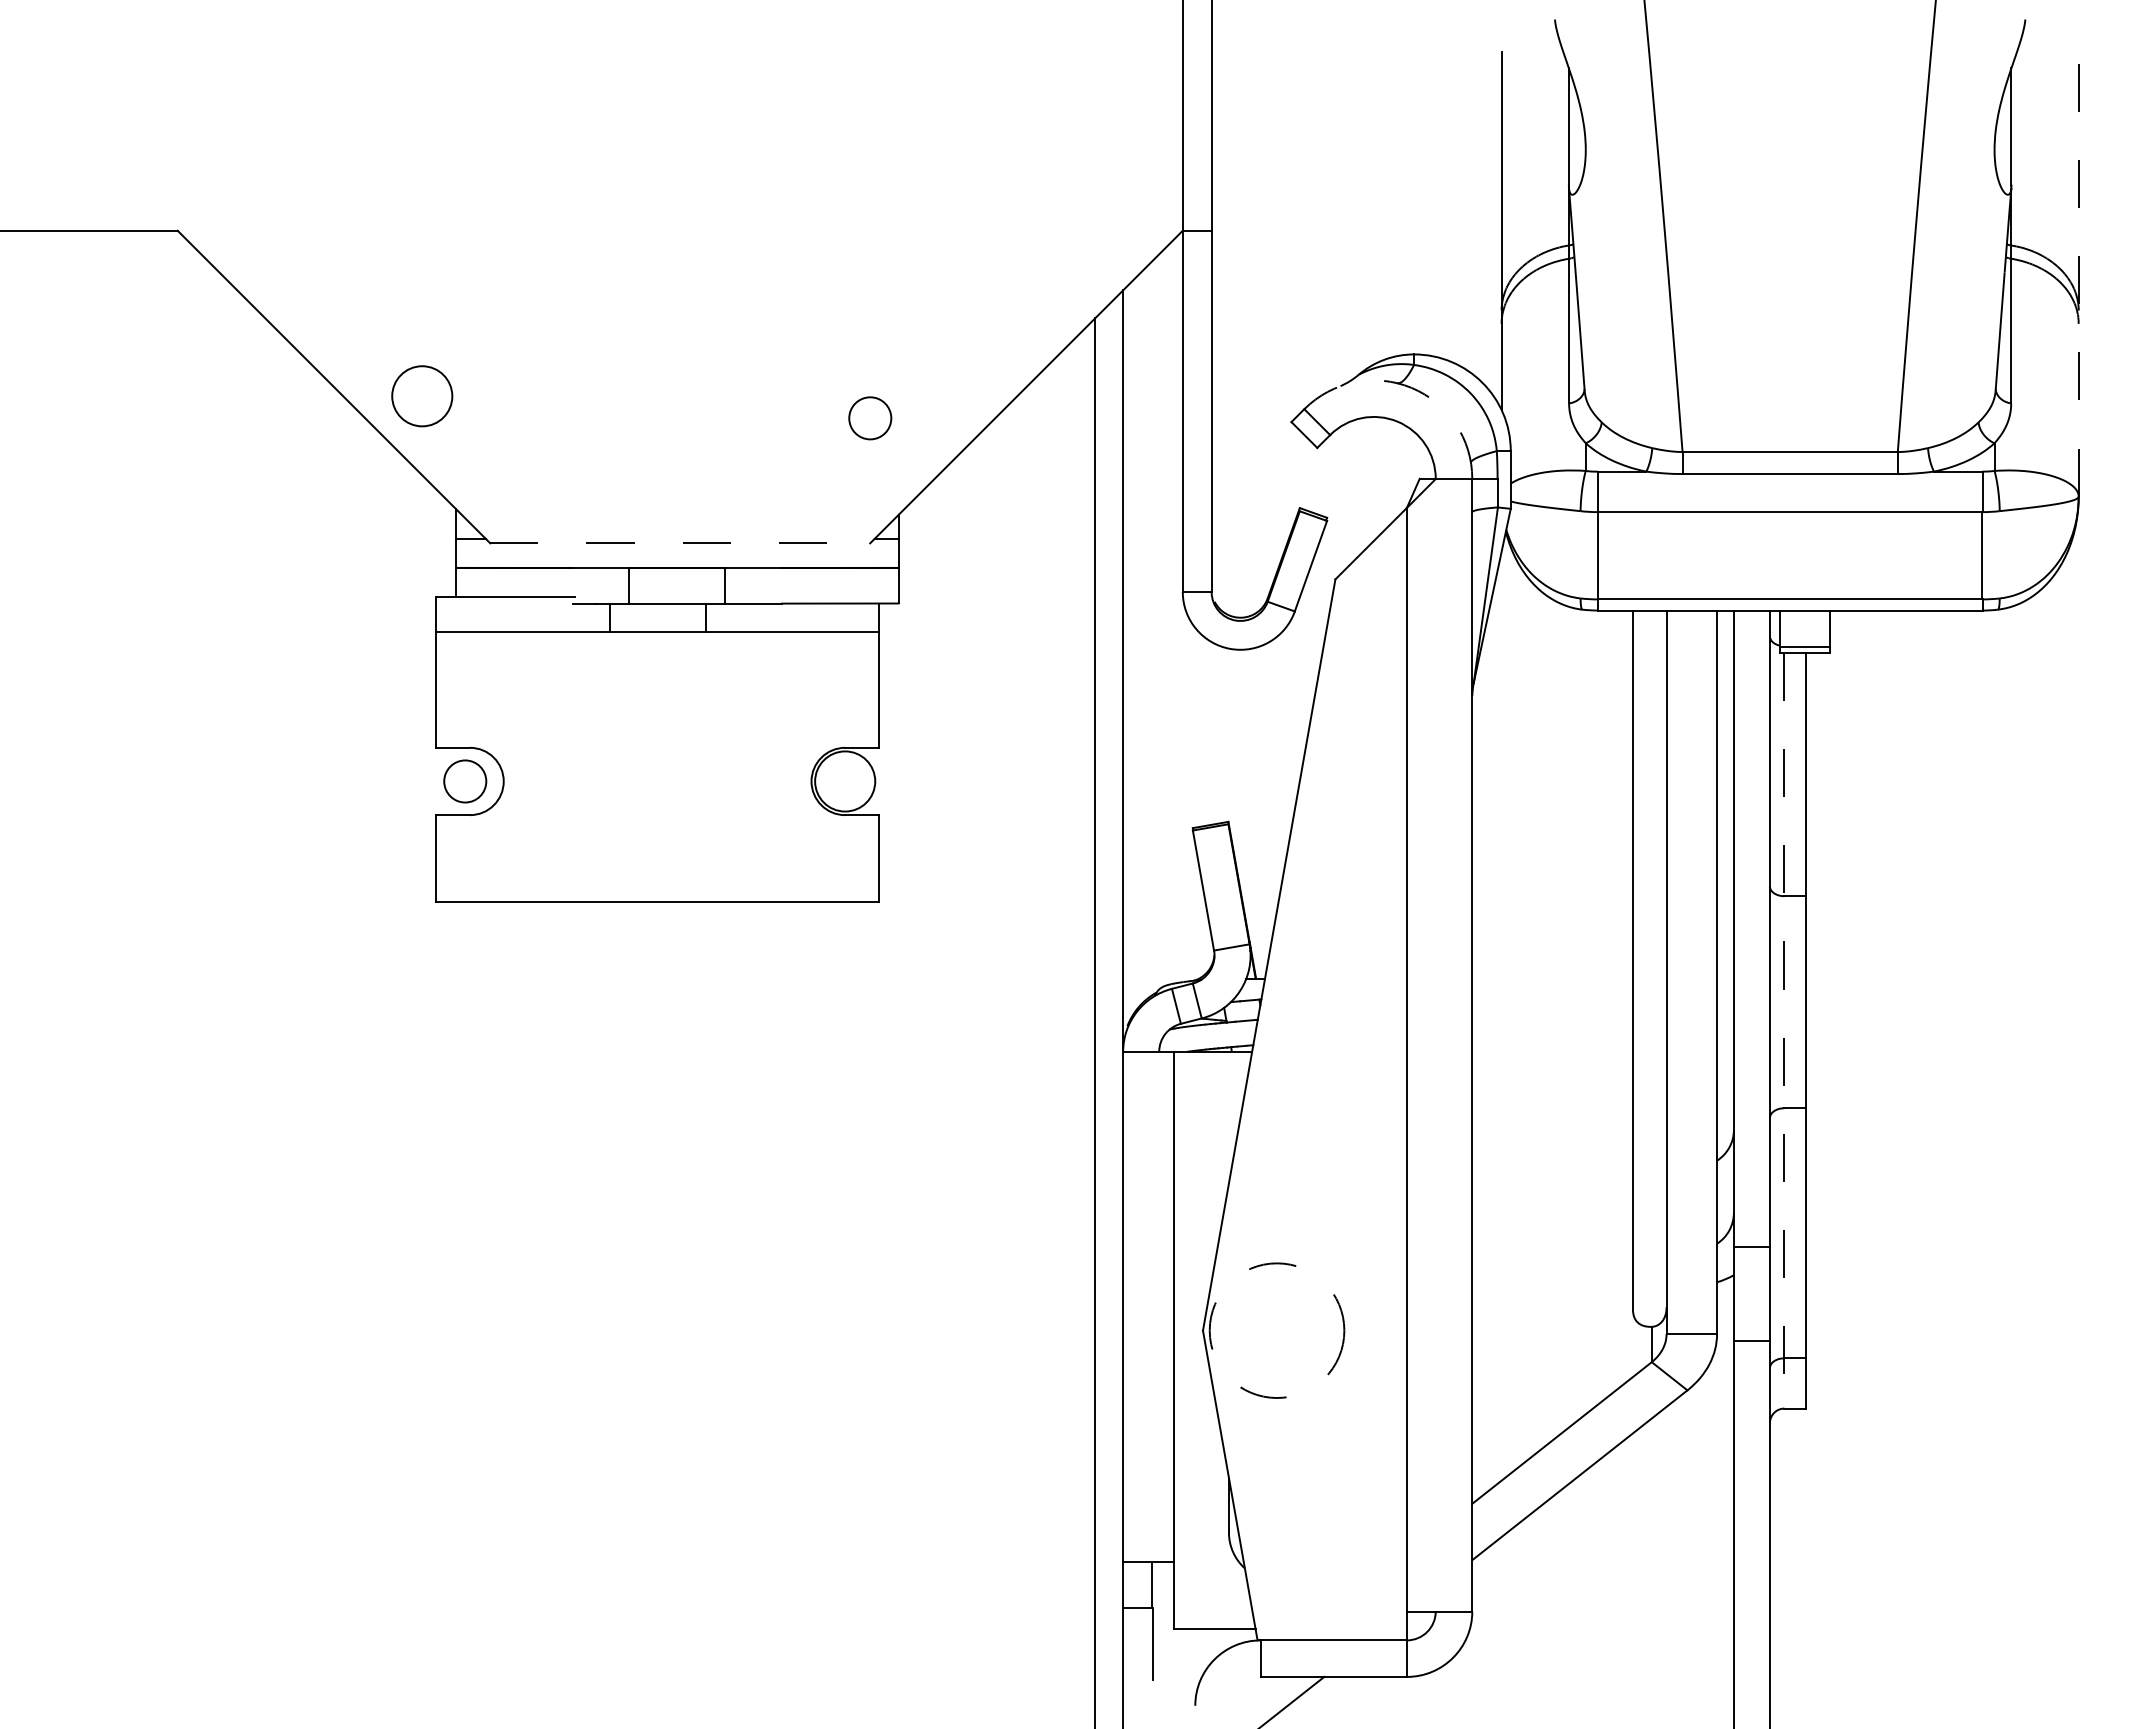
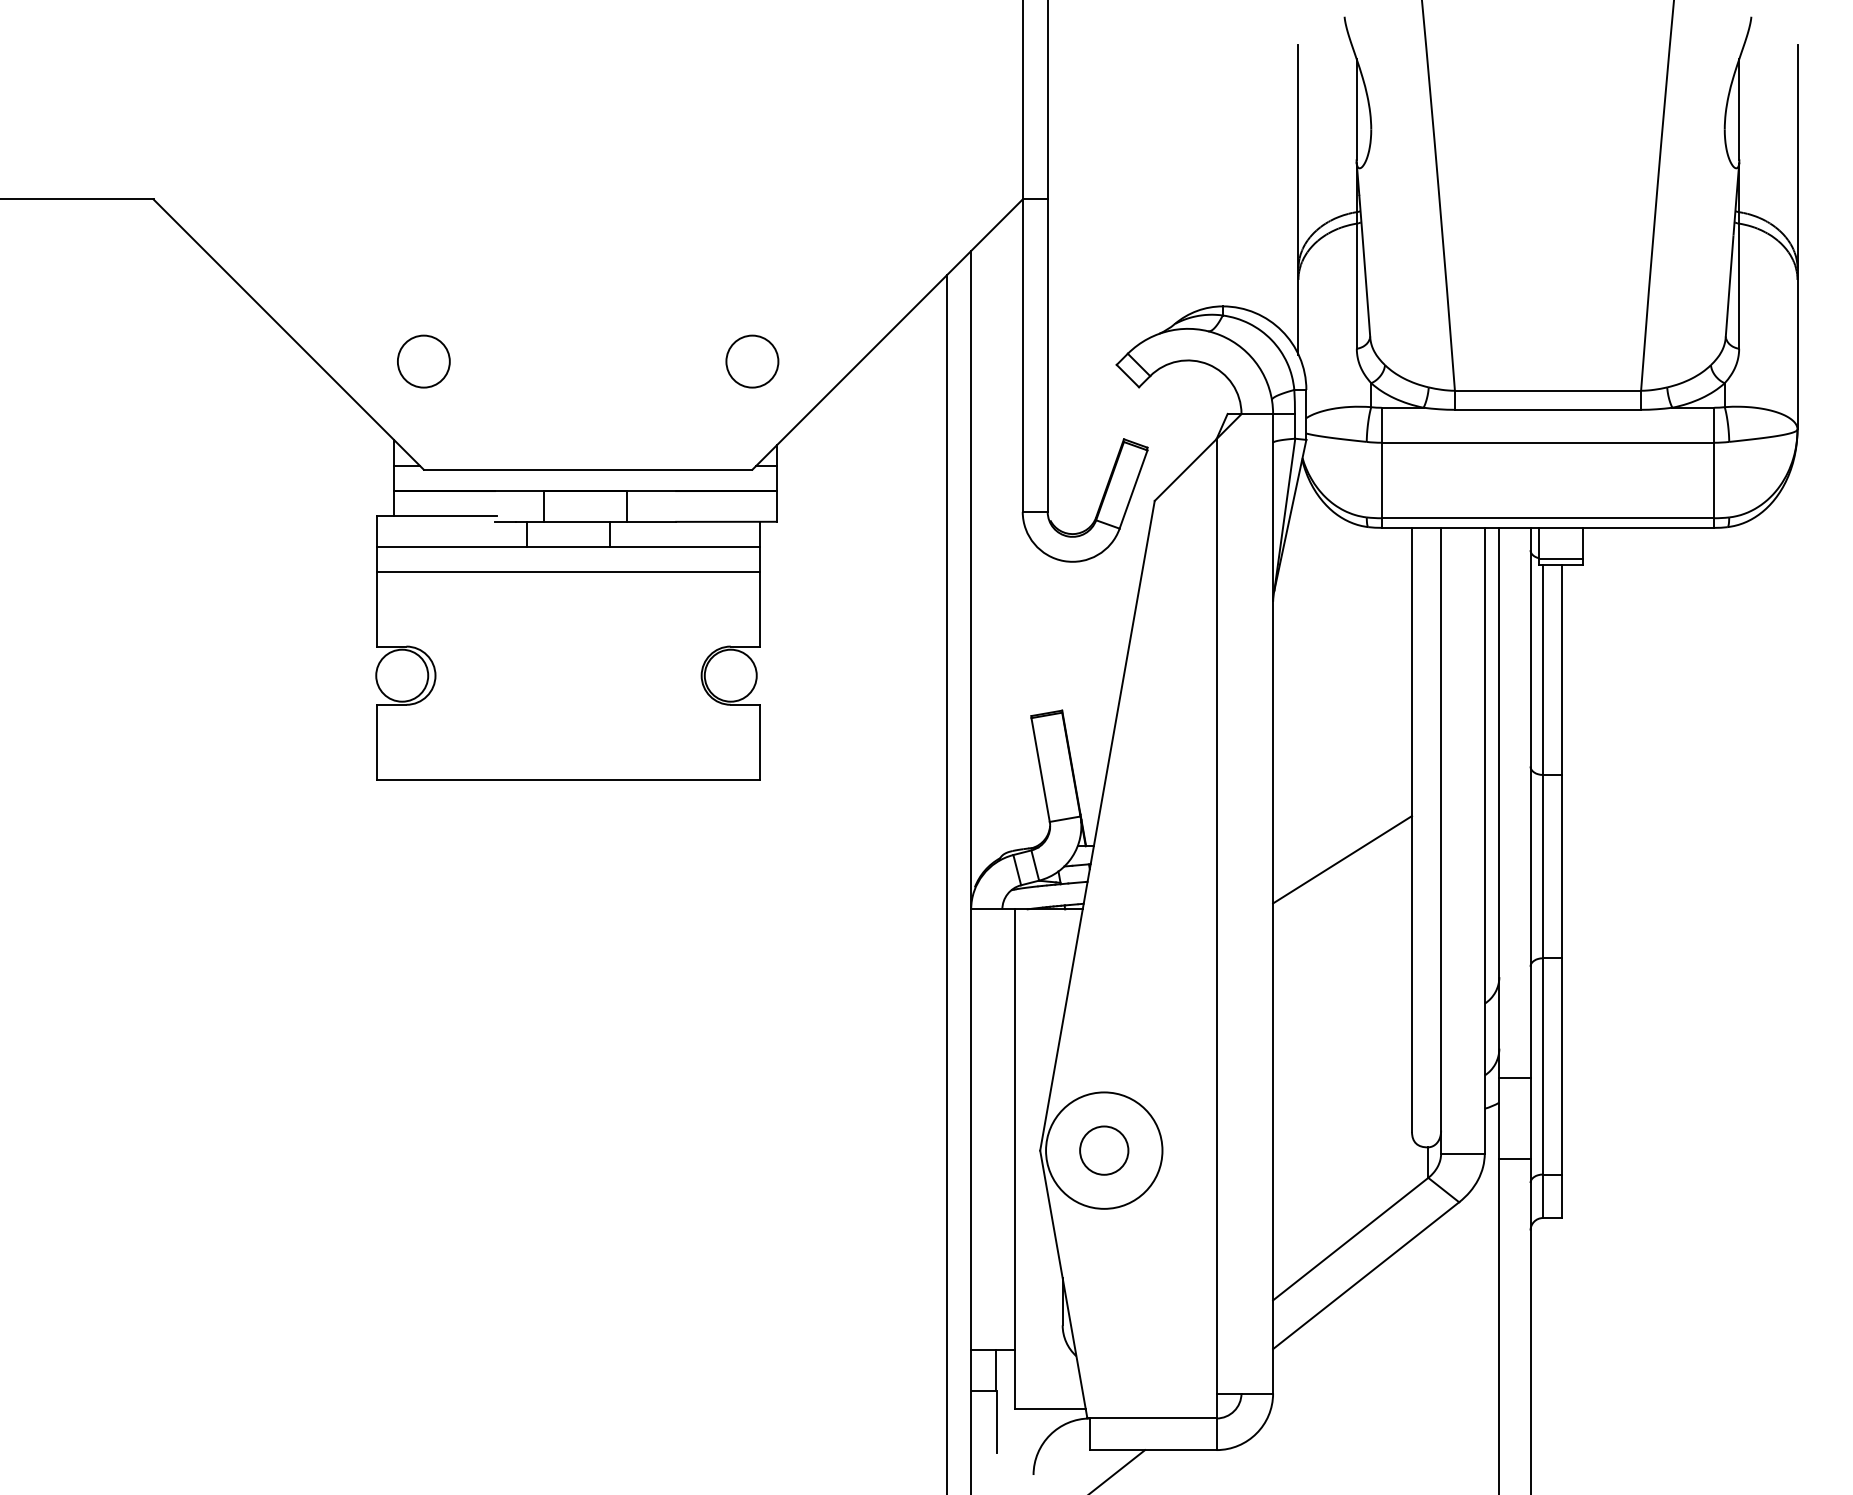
line: (2078, 273) -> (1797, 236), dashed -> solid
arc: (1411, 387) -> (1220, 334), dashed -> solid
circle: (422, 396) -> (424, 361), moved
circle: (870, 418) -> (752, 361), size x1.43
line: (680, 543) -> (588, 469), dashed -> solid
line: (657, 661) -> (568, 571), added
circle: (465, 781) -> (402, 675), size x1.43
line: (1552, 993) -> (1342, 859), added
line: (1784, 1030) -> (1543, 891), dashed -> solid
circle: (1276, 1330) -> (1103, 1150), added
circle: (1276, 1330) -> (1103, 1150), dashed -> solid

